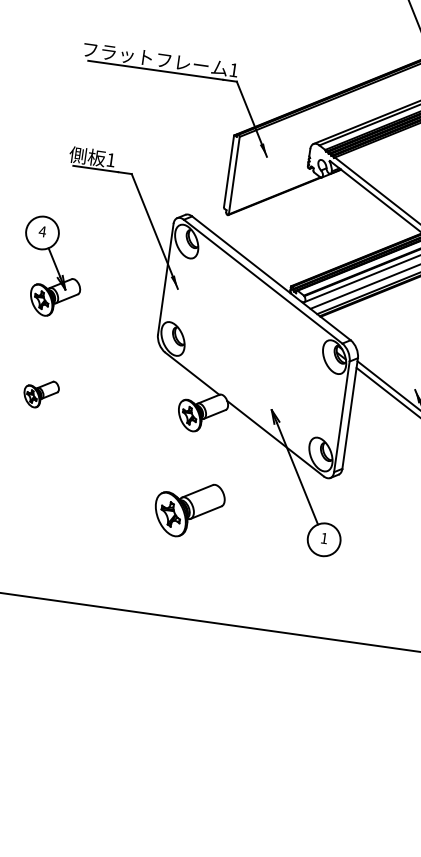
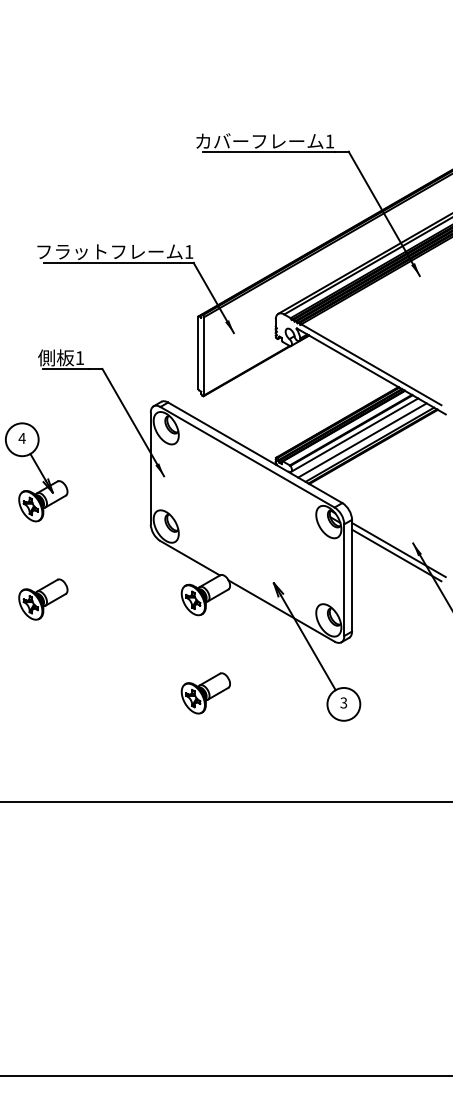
part: (41, 394) -> (43, 599), size x1.43
part: (188, 509) -> (205, 693), size x0.71
text: (324, 537) -> (343, 702), 1 -> 3

